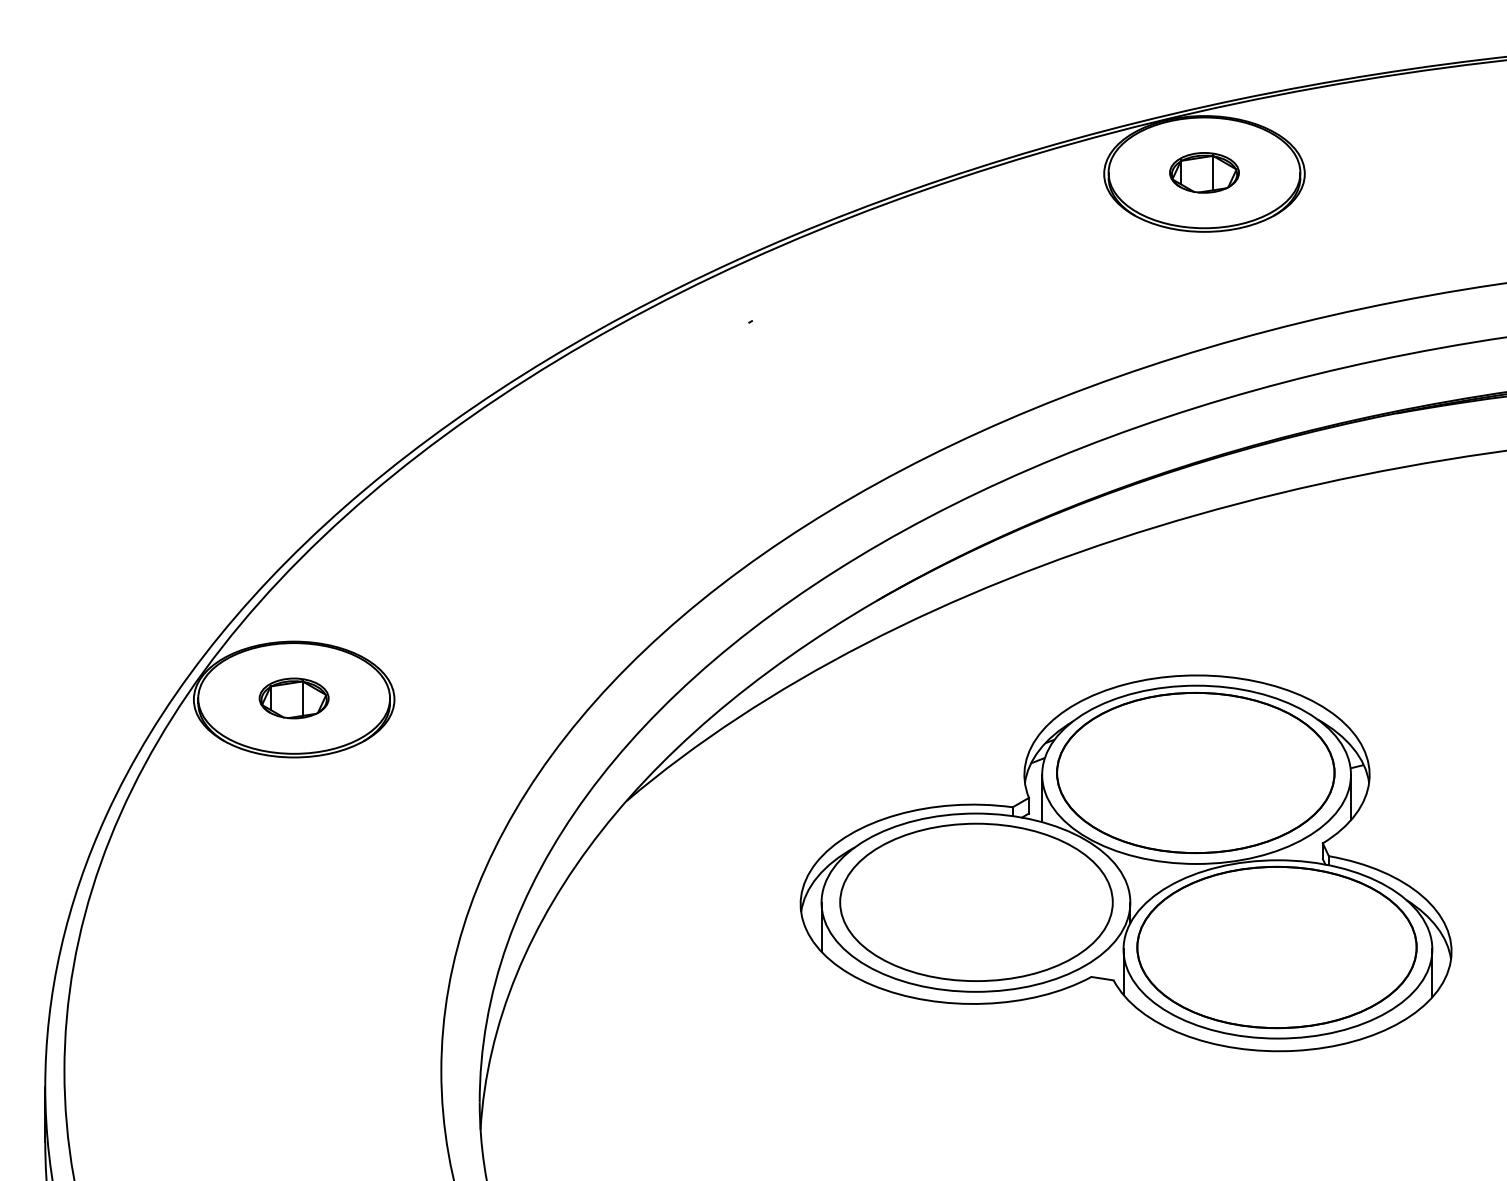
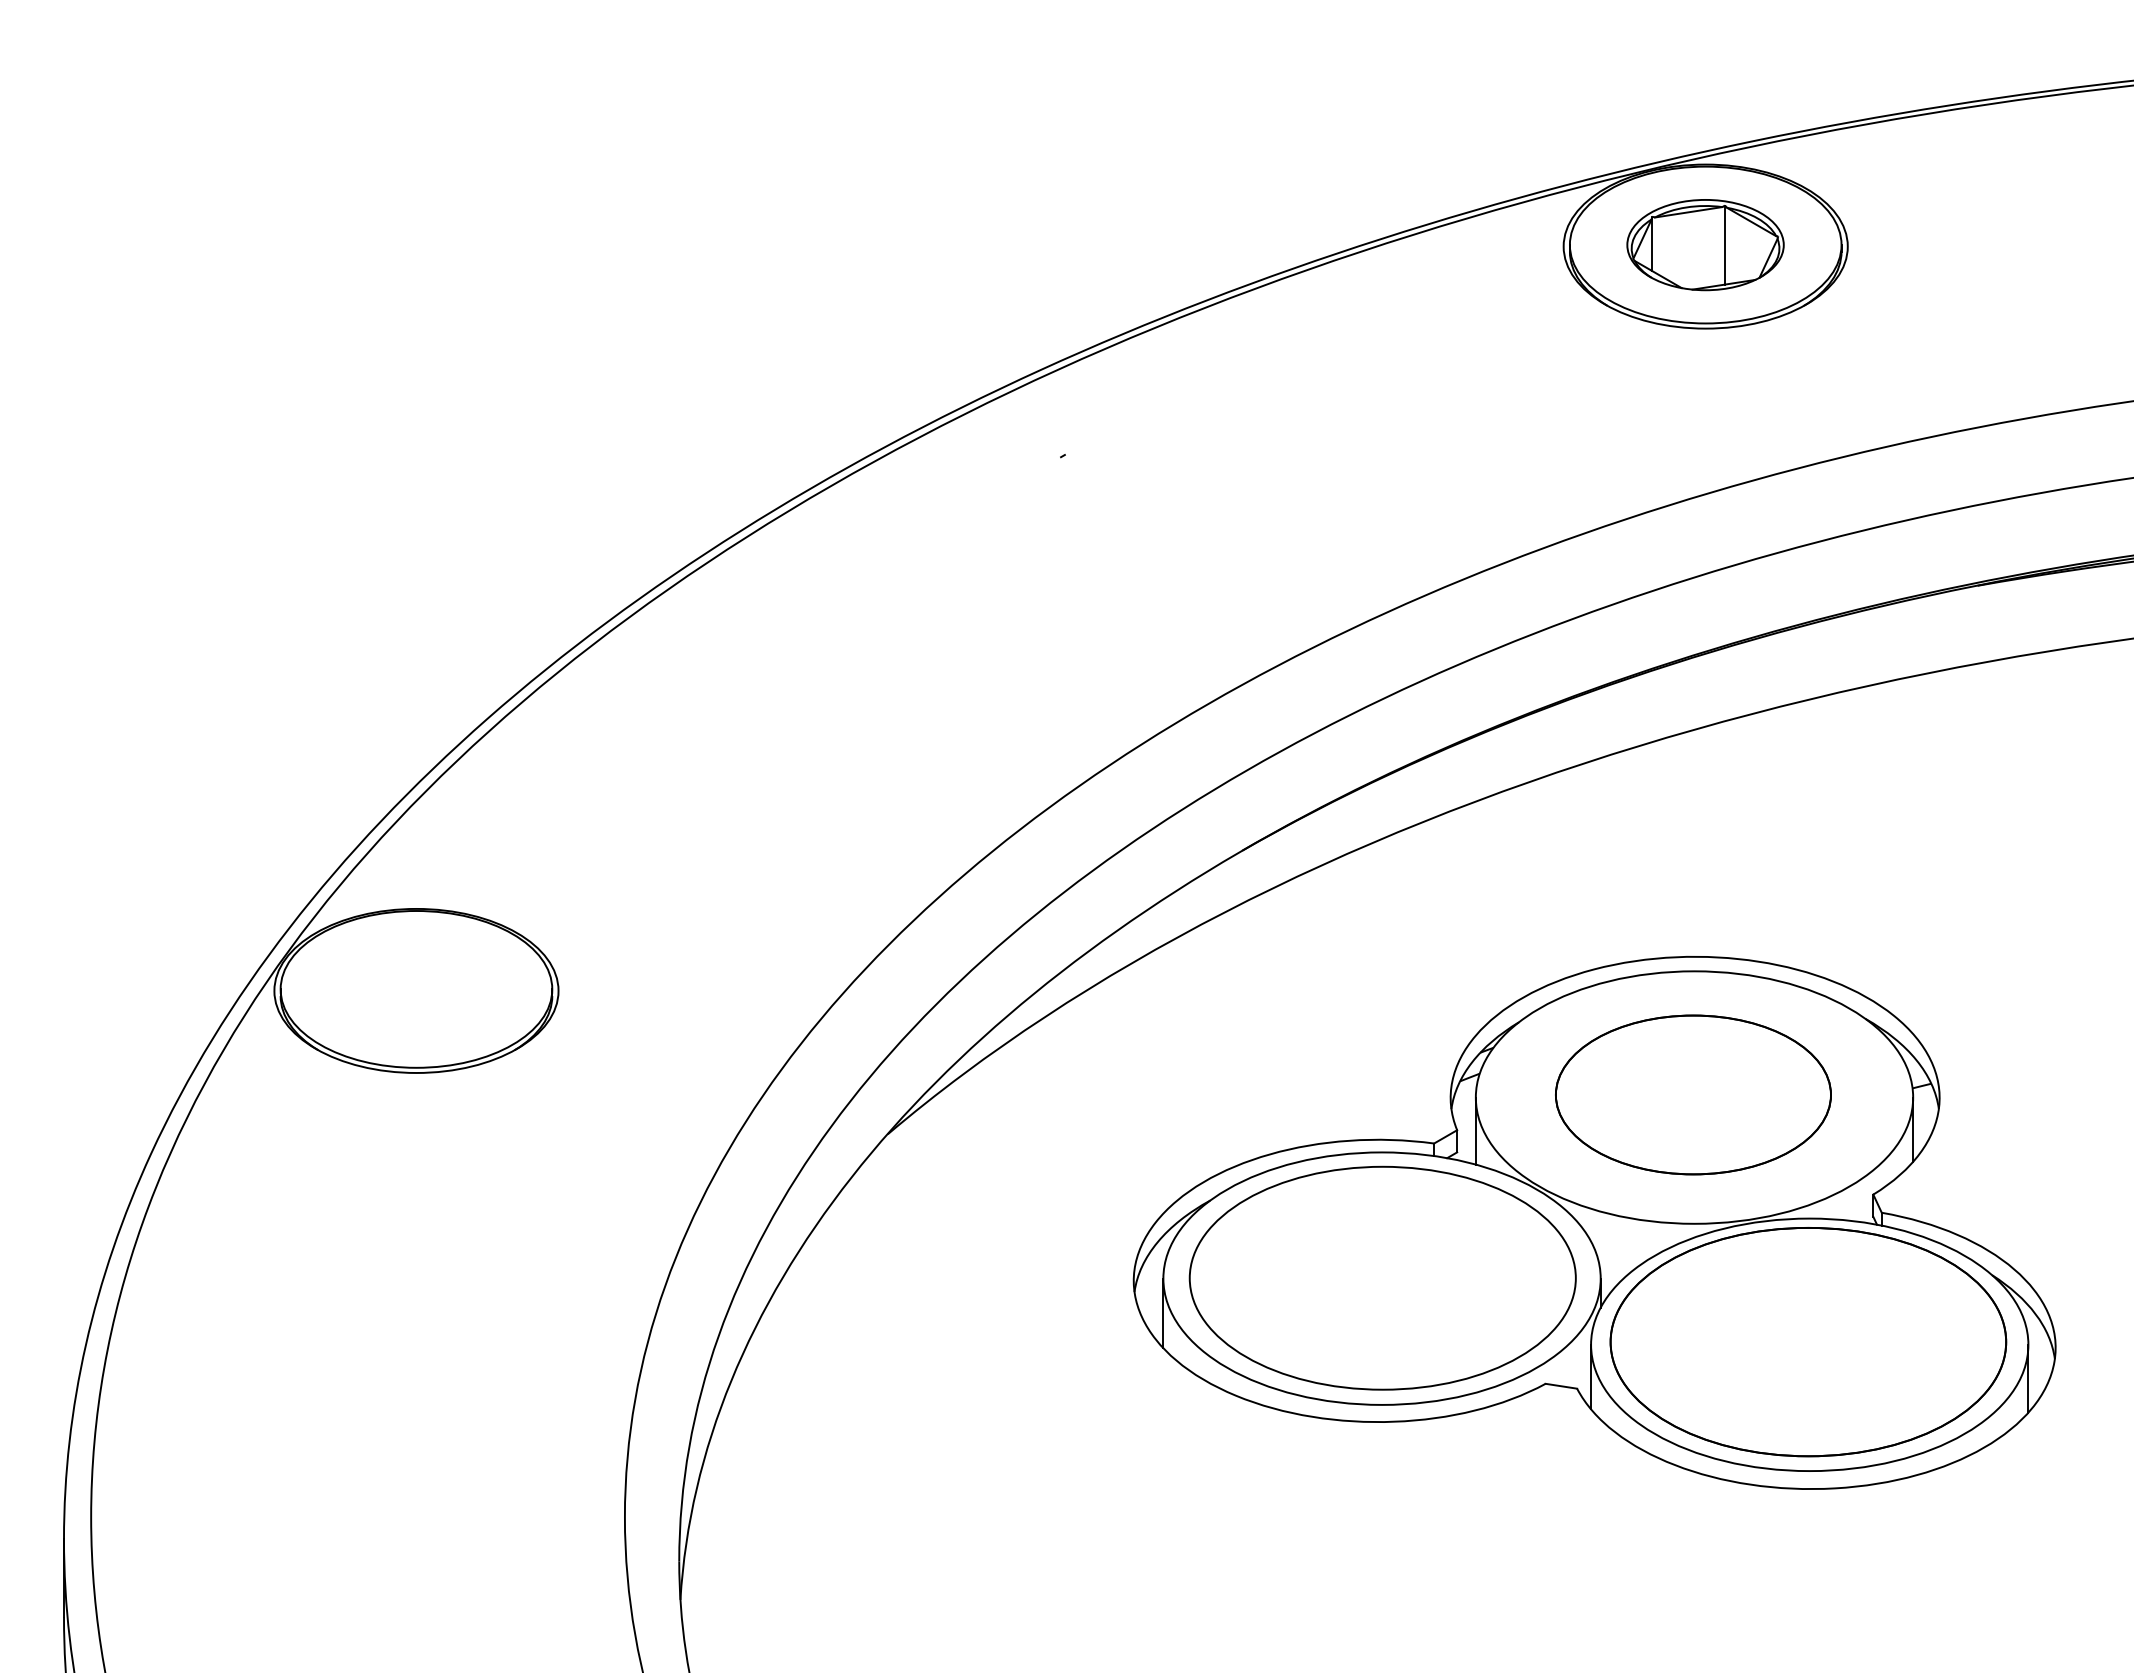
part: (1204, 172) -> (1705, 244), size x1.6
part: (294, 698) -> (416, 989), removed
part: (1195, 772) -> (1693, 1094), size x0.7

